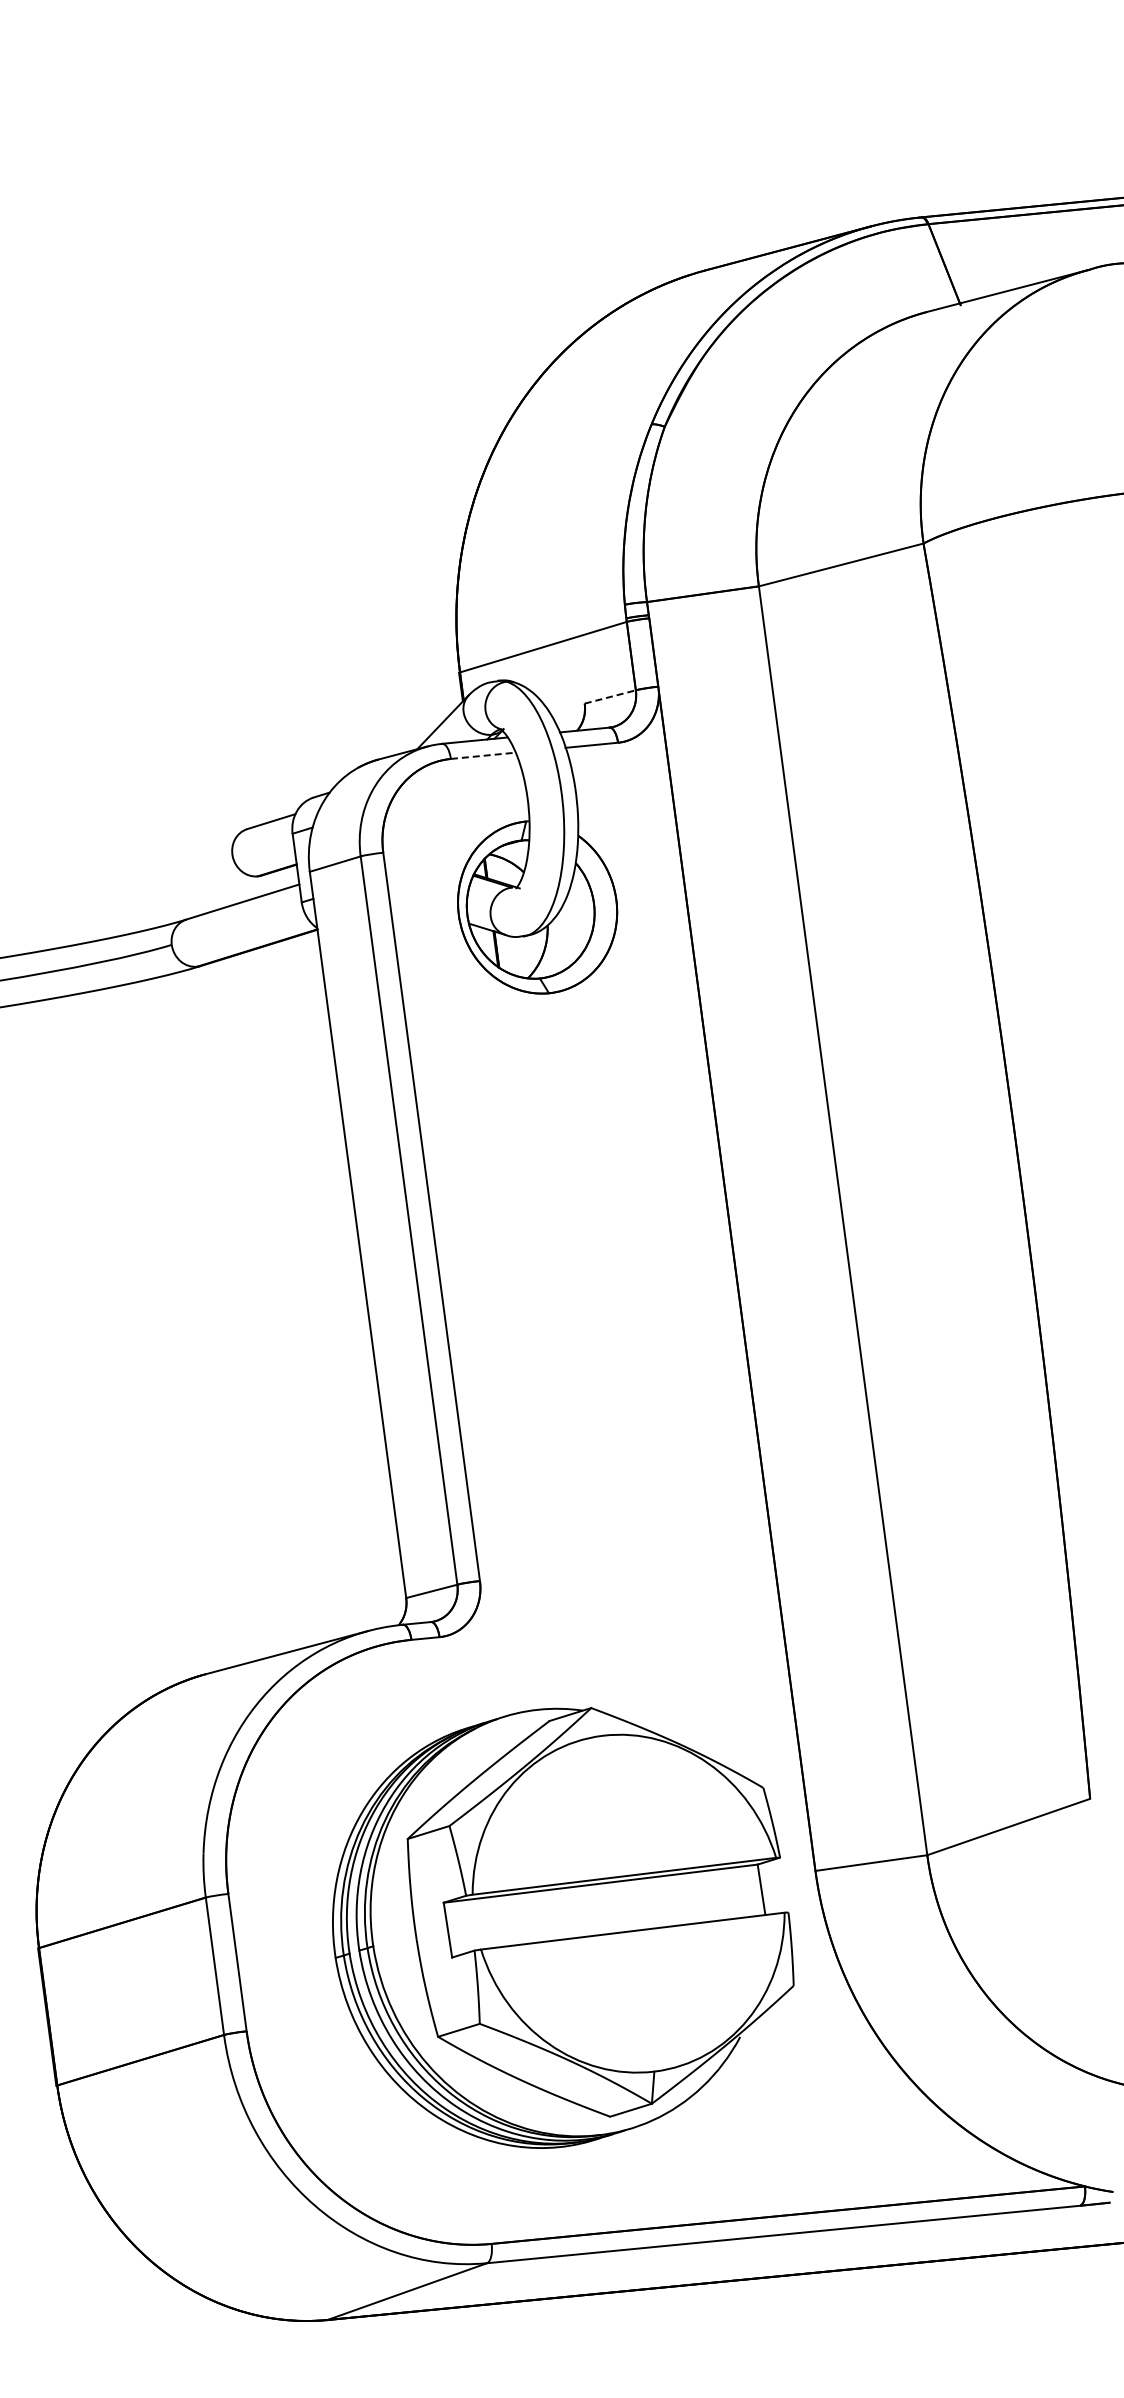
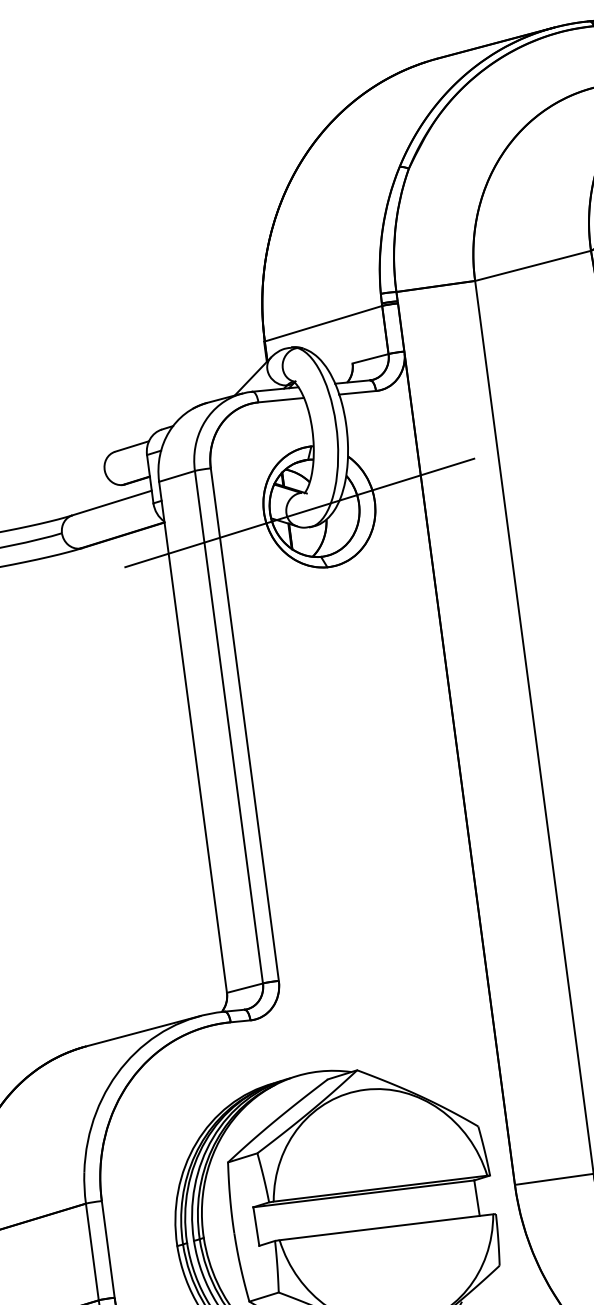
line: (610, 696) -> (370, 358), dashed -> solid
line: (483, 755) -> (281, 399), dashed -> solid
line: (509, 916) -> (299, 513), added

